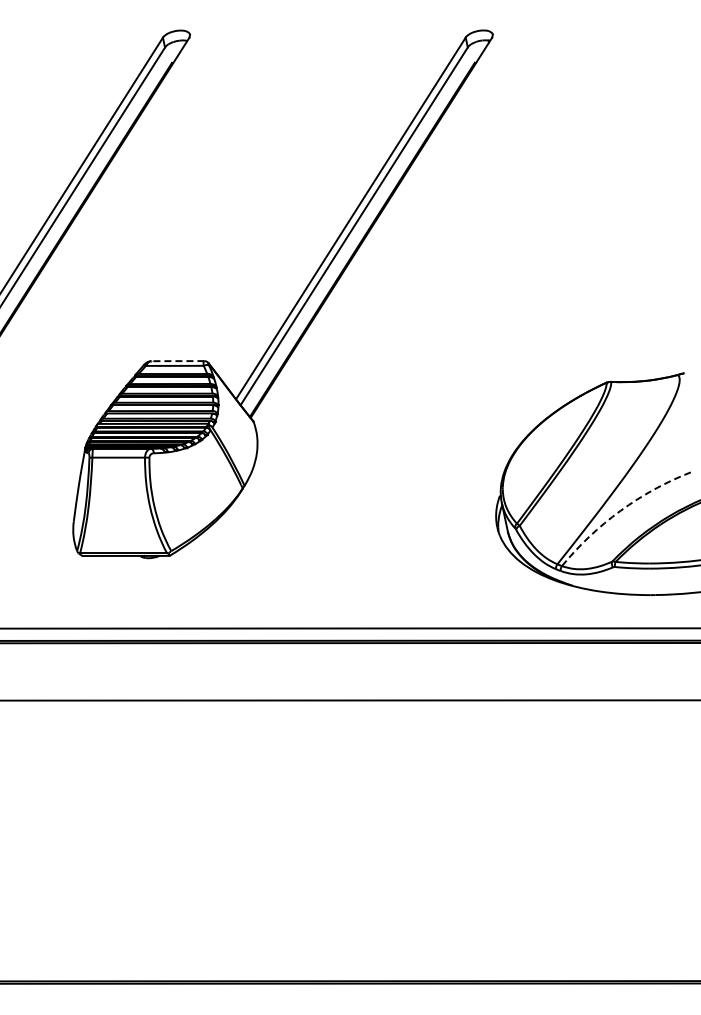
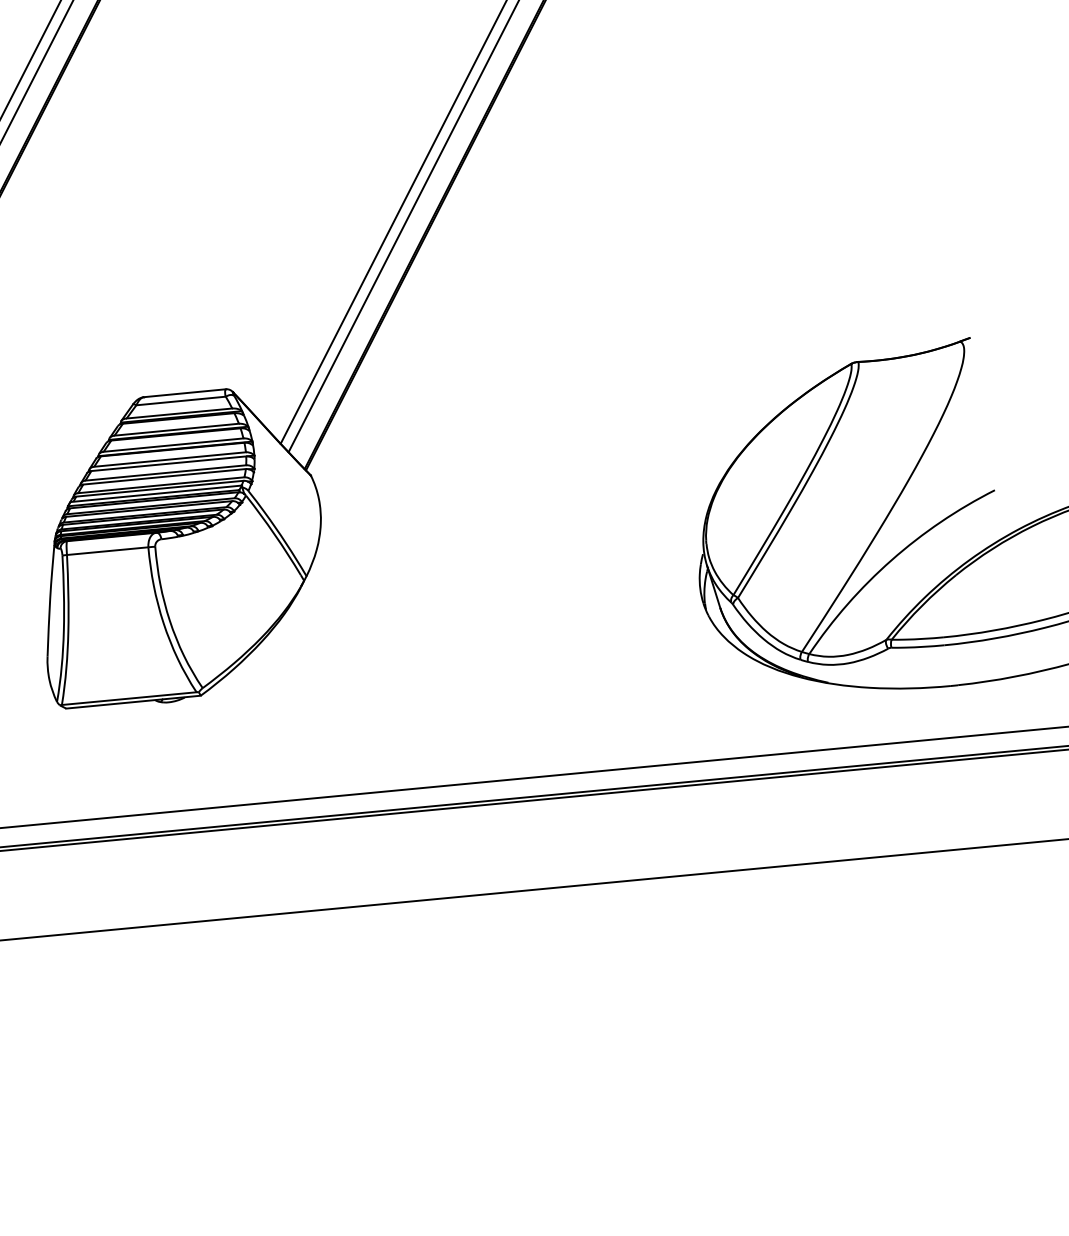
line: (177, 361) -> (184, 393), dashed -> solid
arc: (620, 510) -> (891, 559), dashed -> solid

